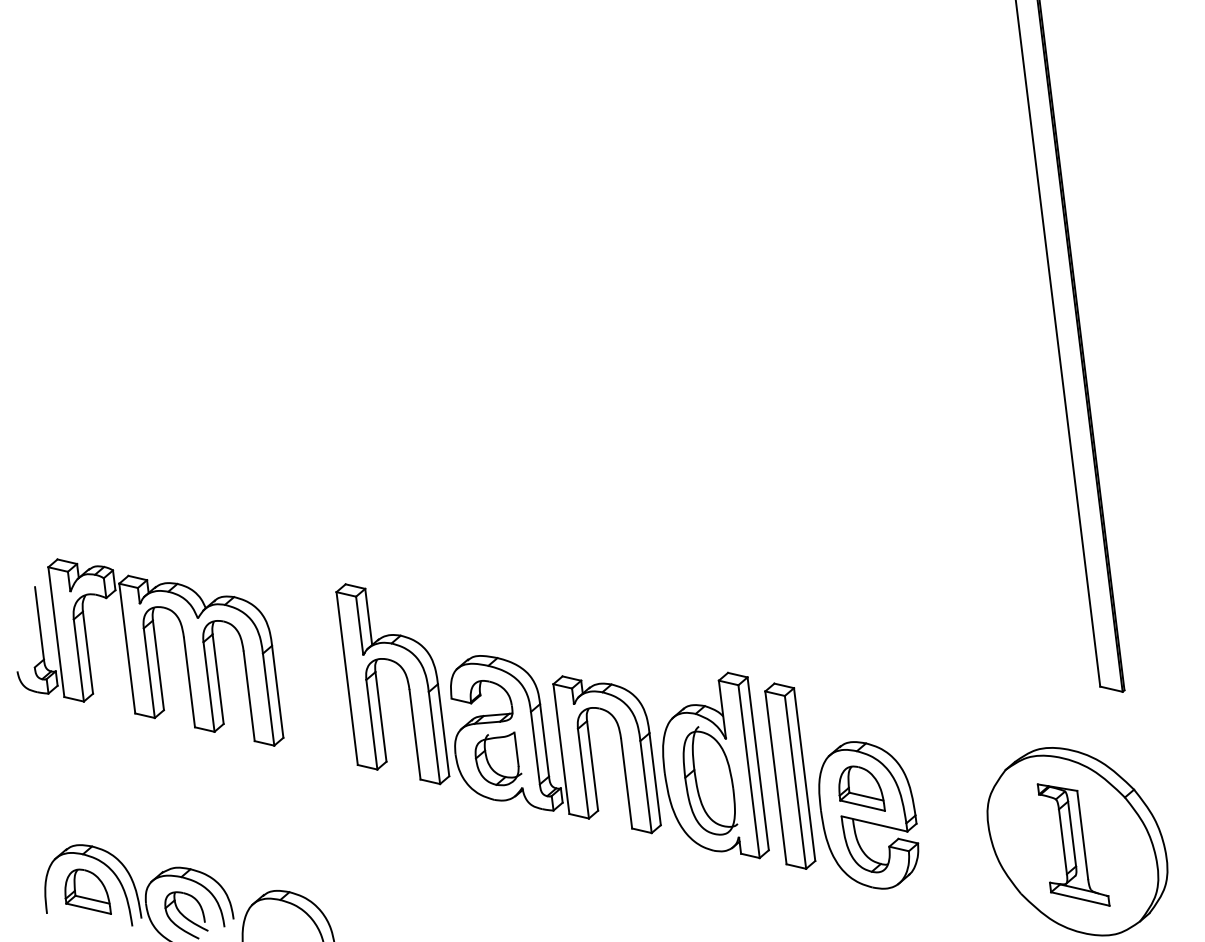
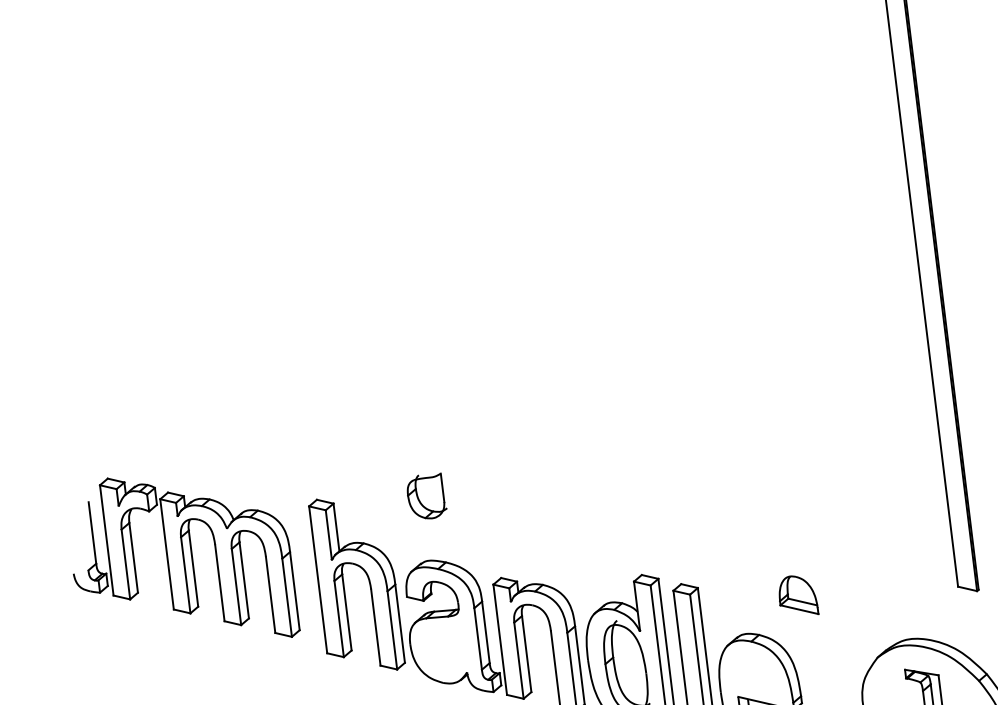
part: (150, 652) -> (186, 557), moved
part: (498, 758) -> (427, 495), moved
part: (861, 788) -> (798, 595), moved

